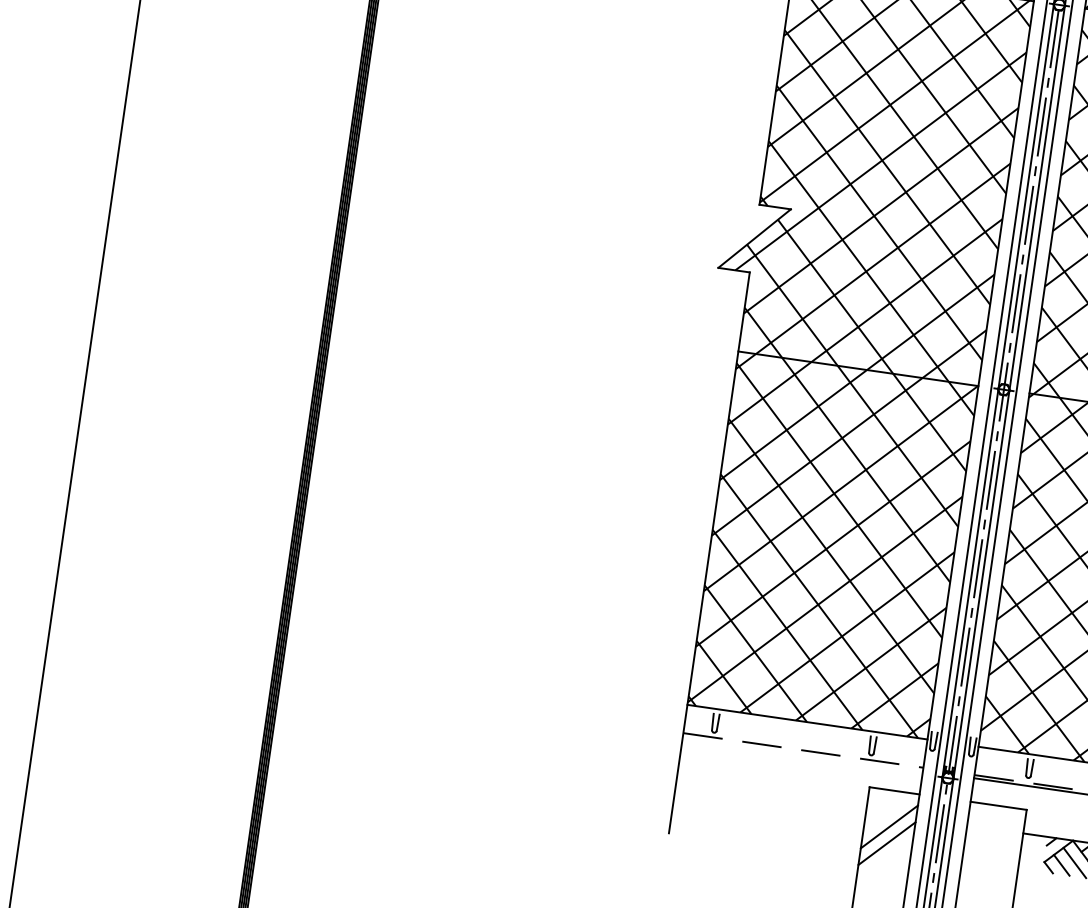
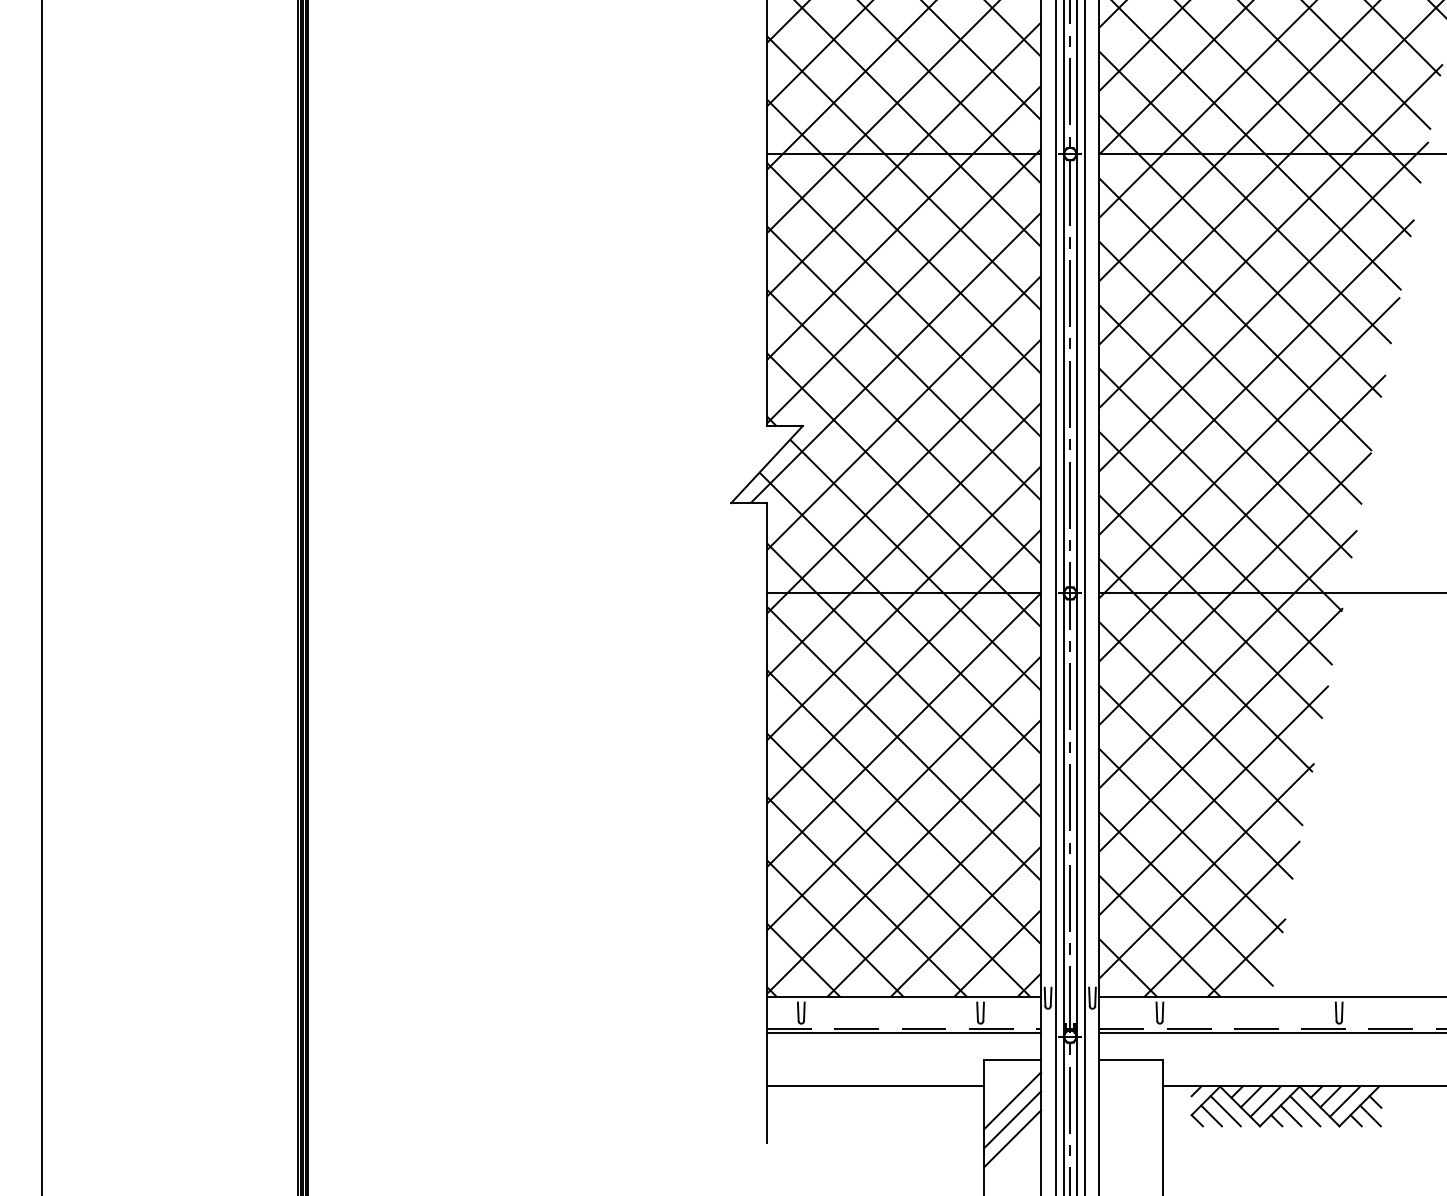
line: (803, 753) -> (904, 1032), added
line: (771, 797) -> (875, 1086), added
line: (884, 859) -> (1012, 1138), added

